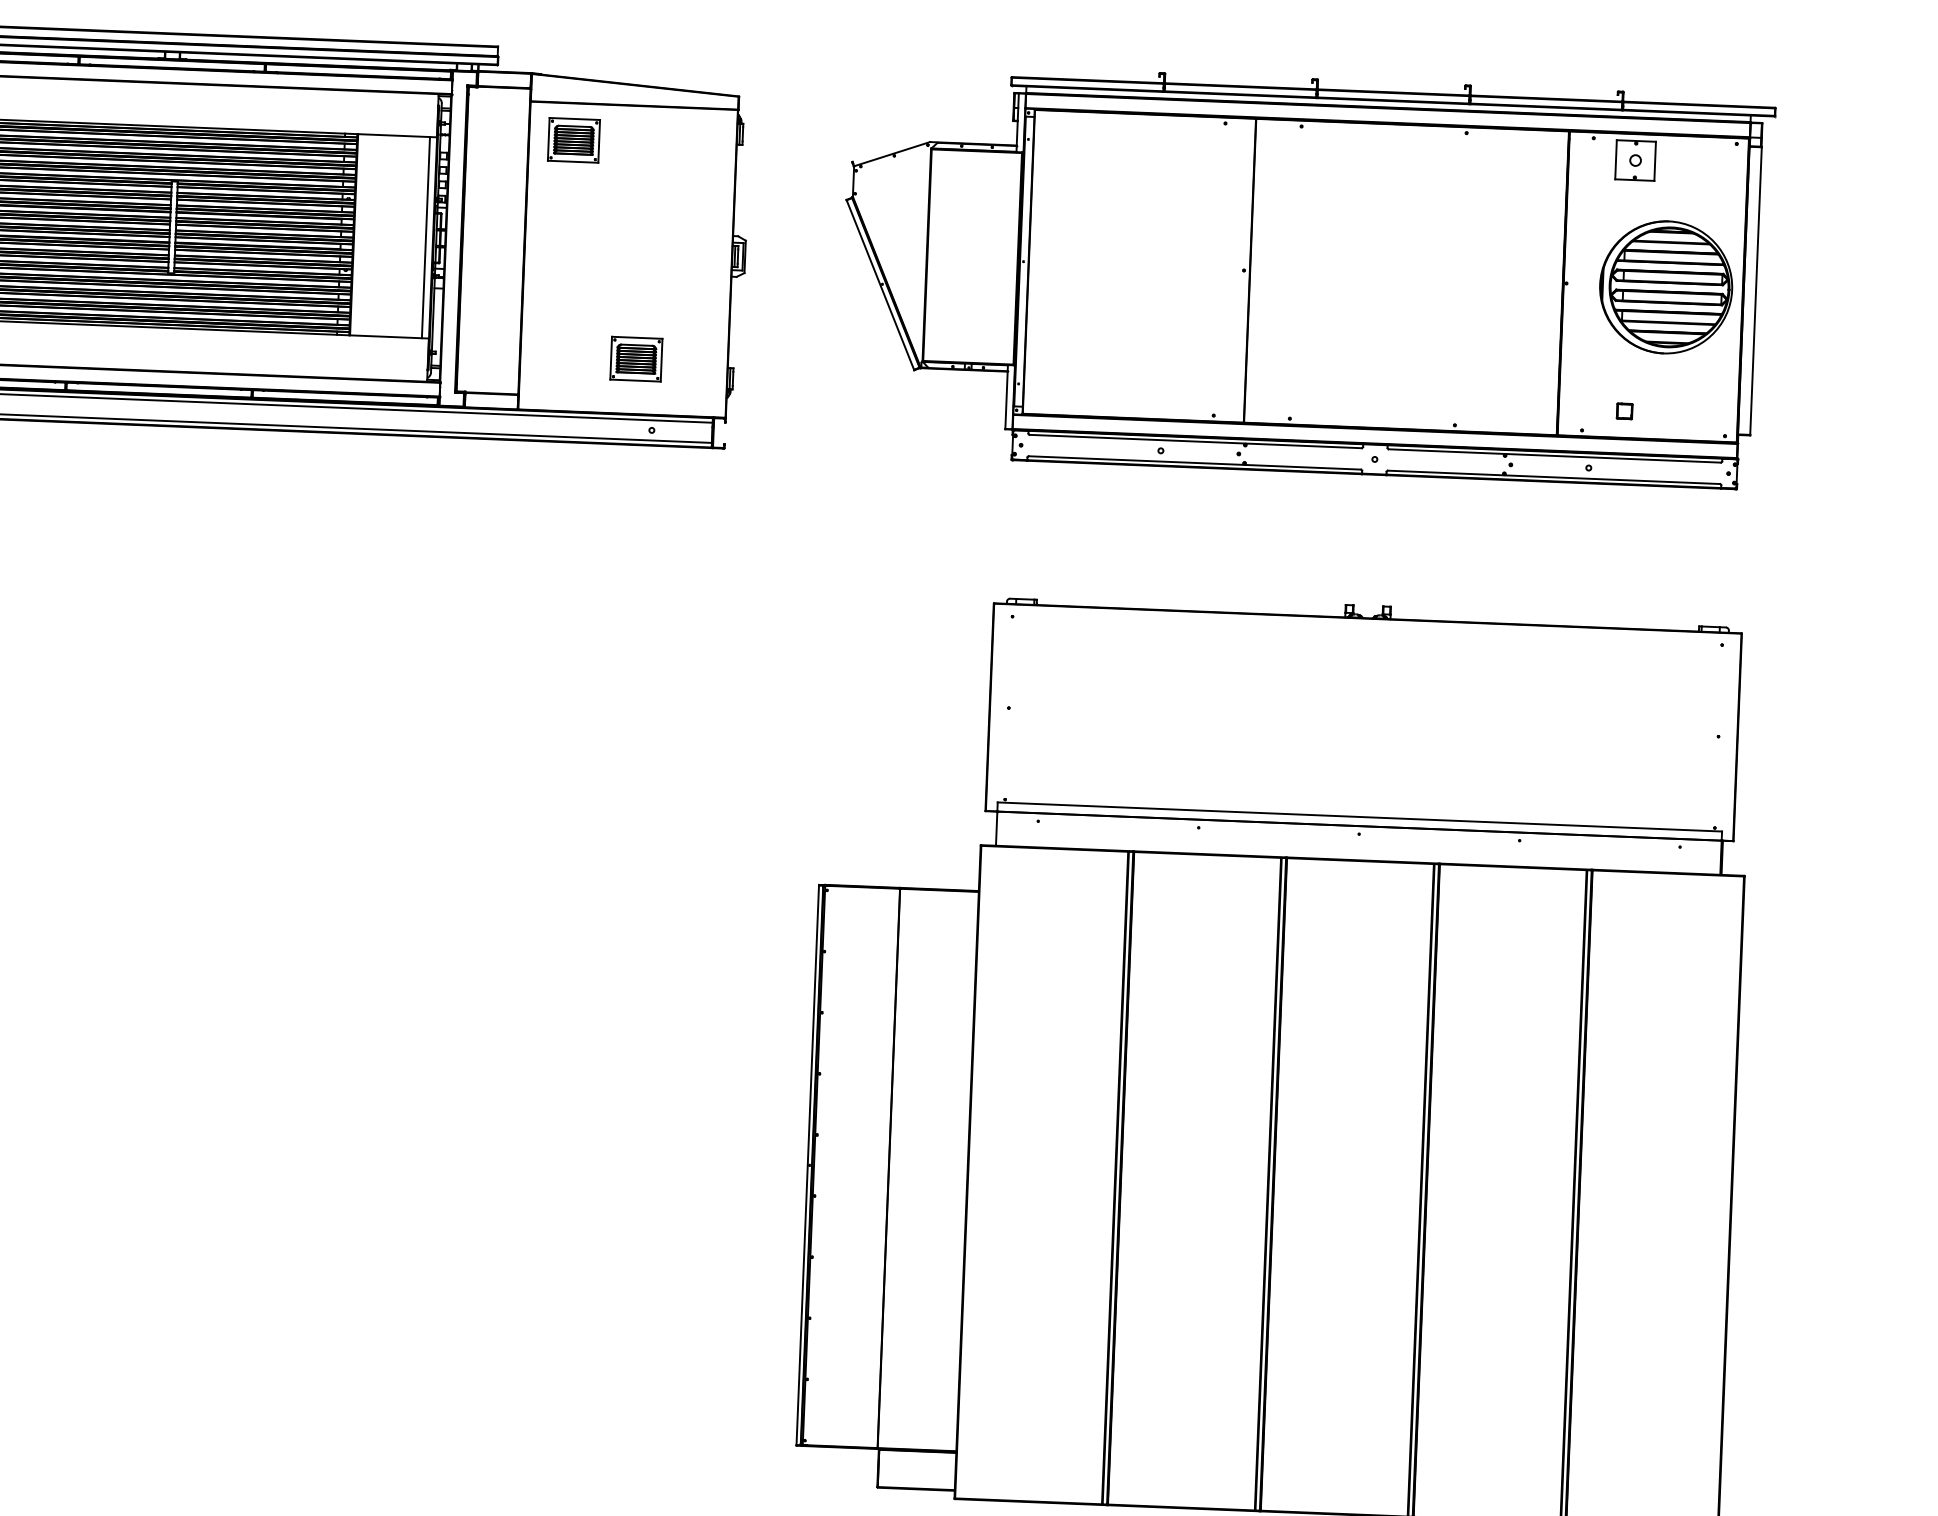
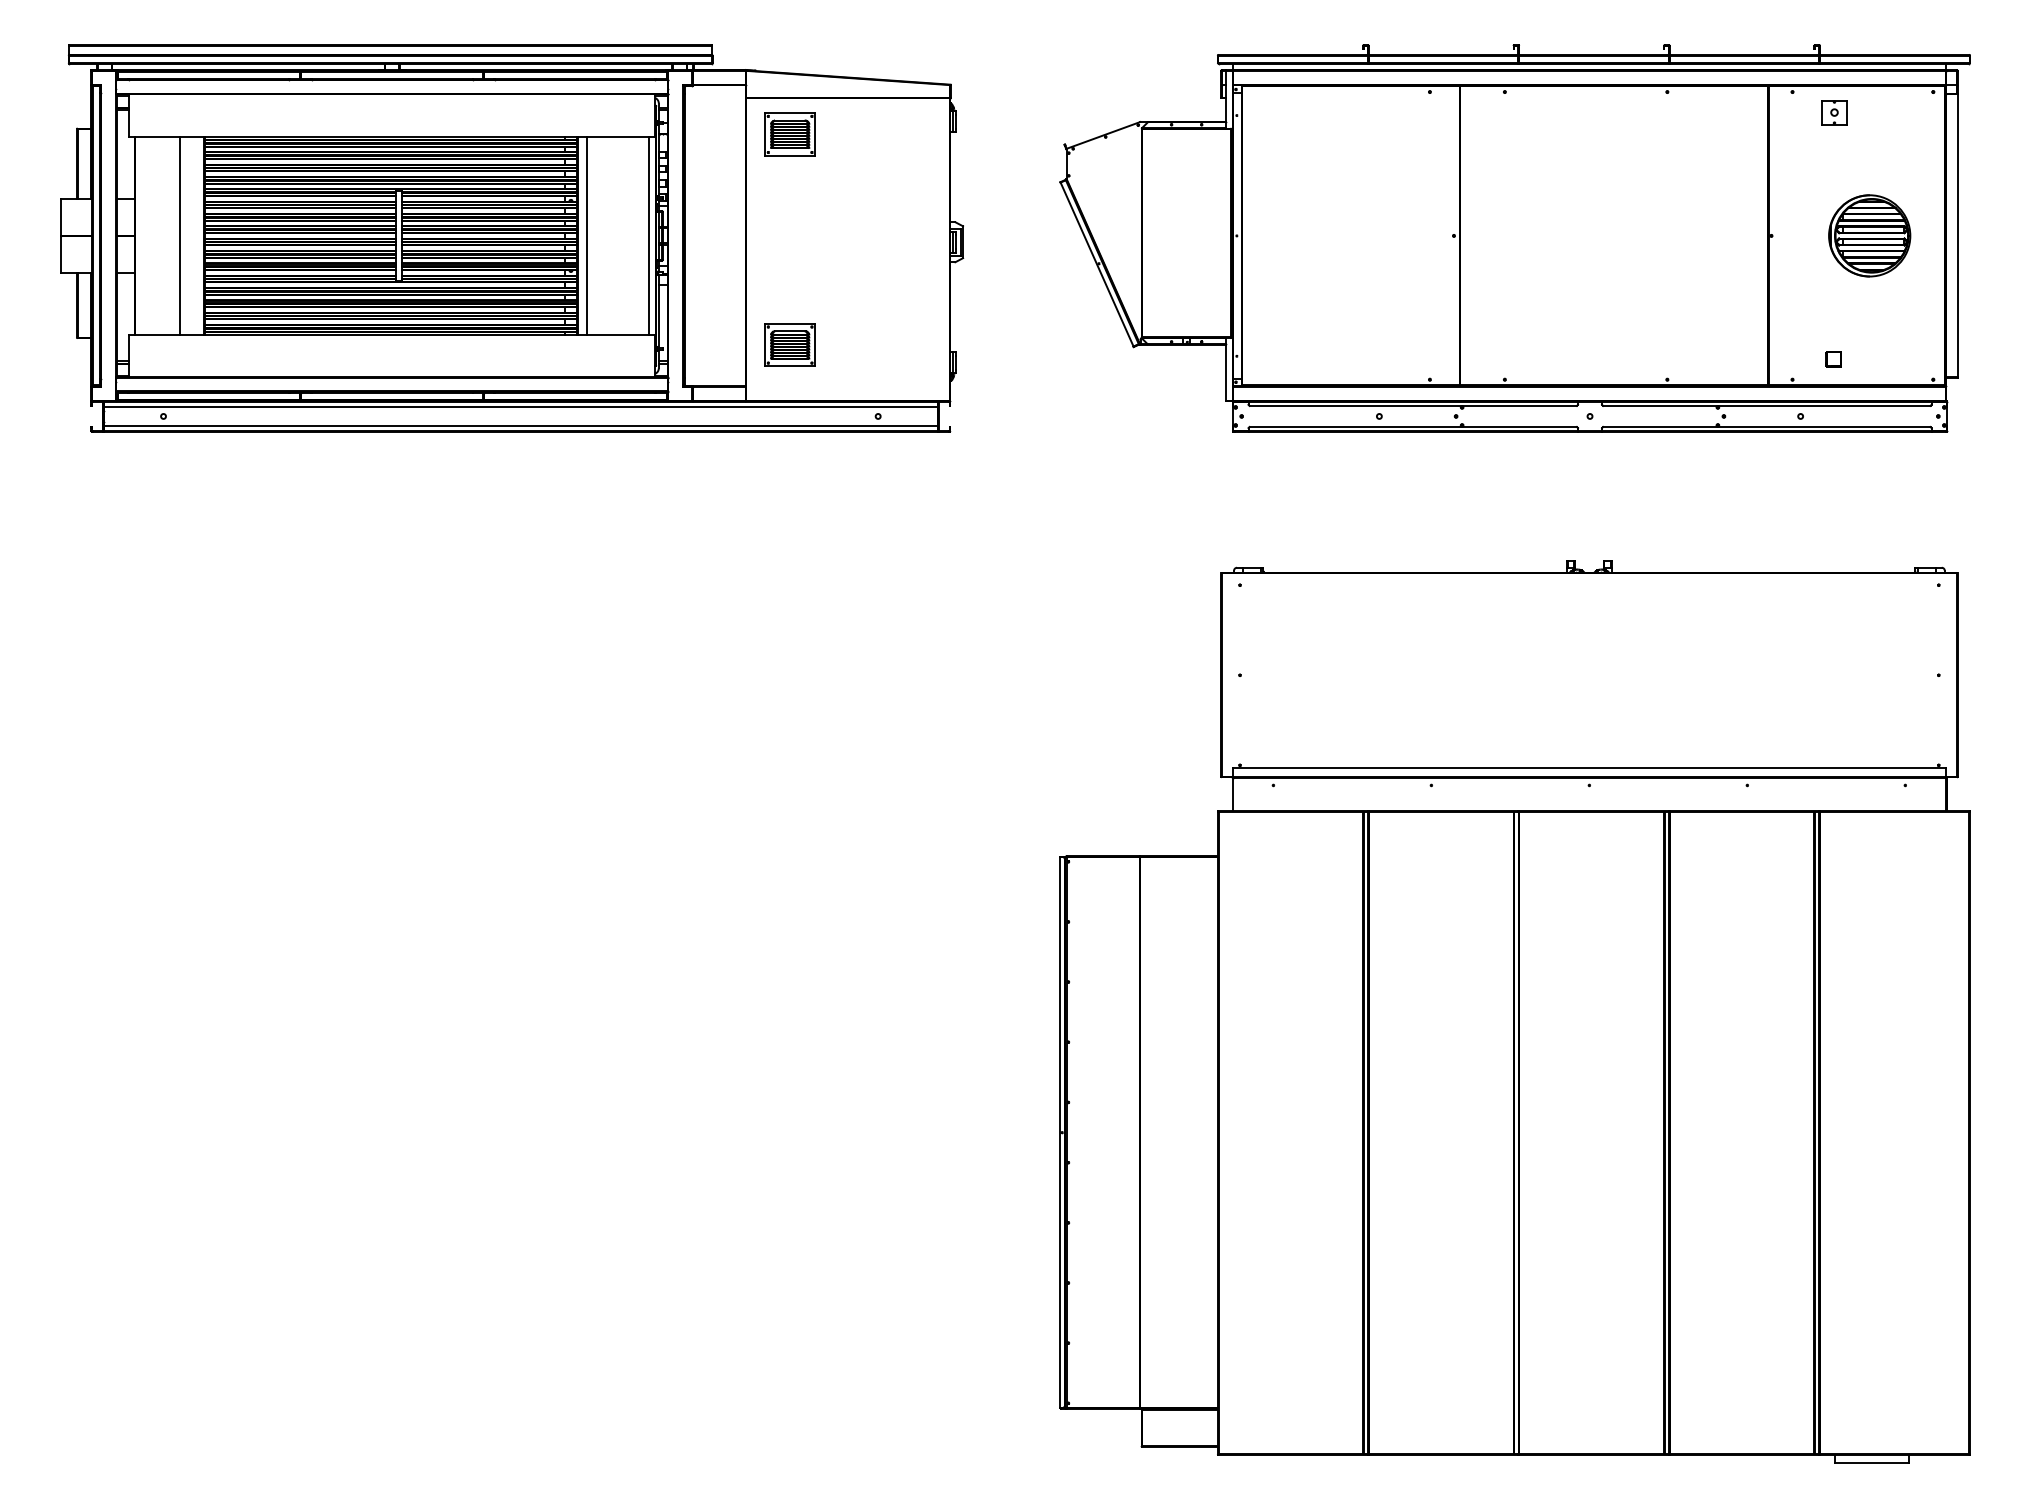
part: (1635, 160) -> (1834, 112), size x0.62
line: (362, 234) -> (586, 235), added
part: (1666, 287) -> (1869, 235), size x0.62
part: (635, 358) -> (789, 344), moved

